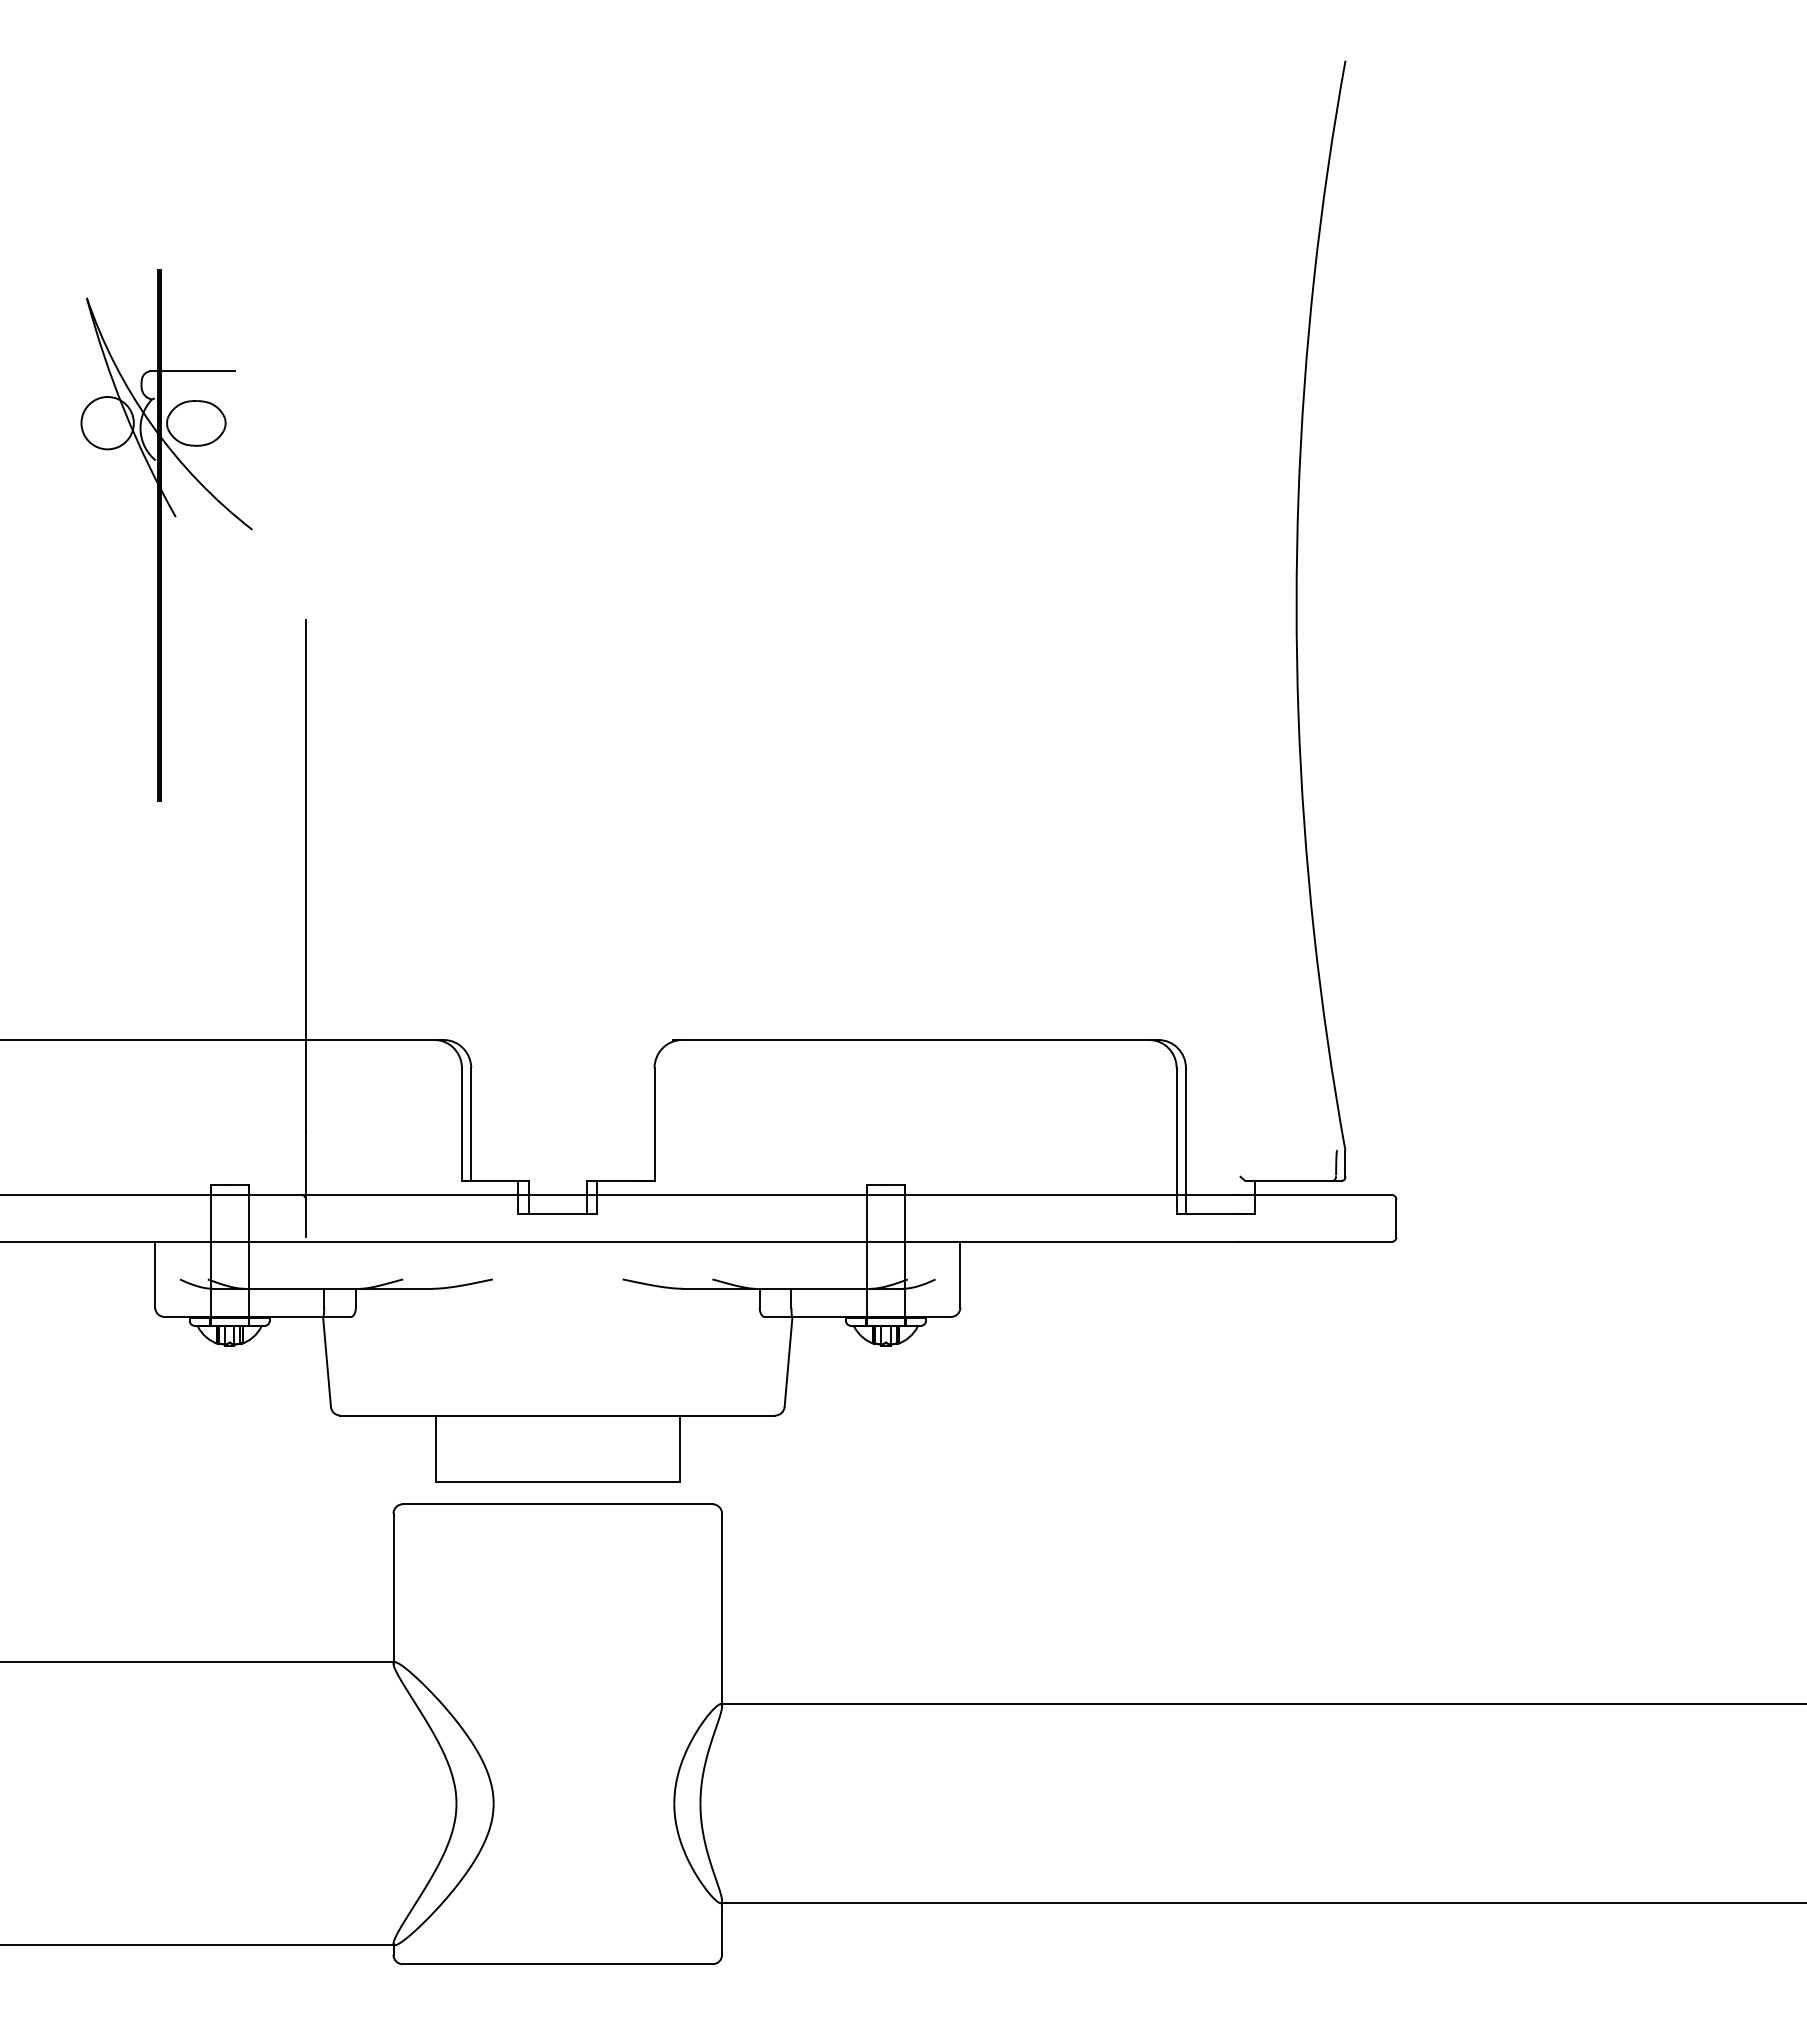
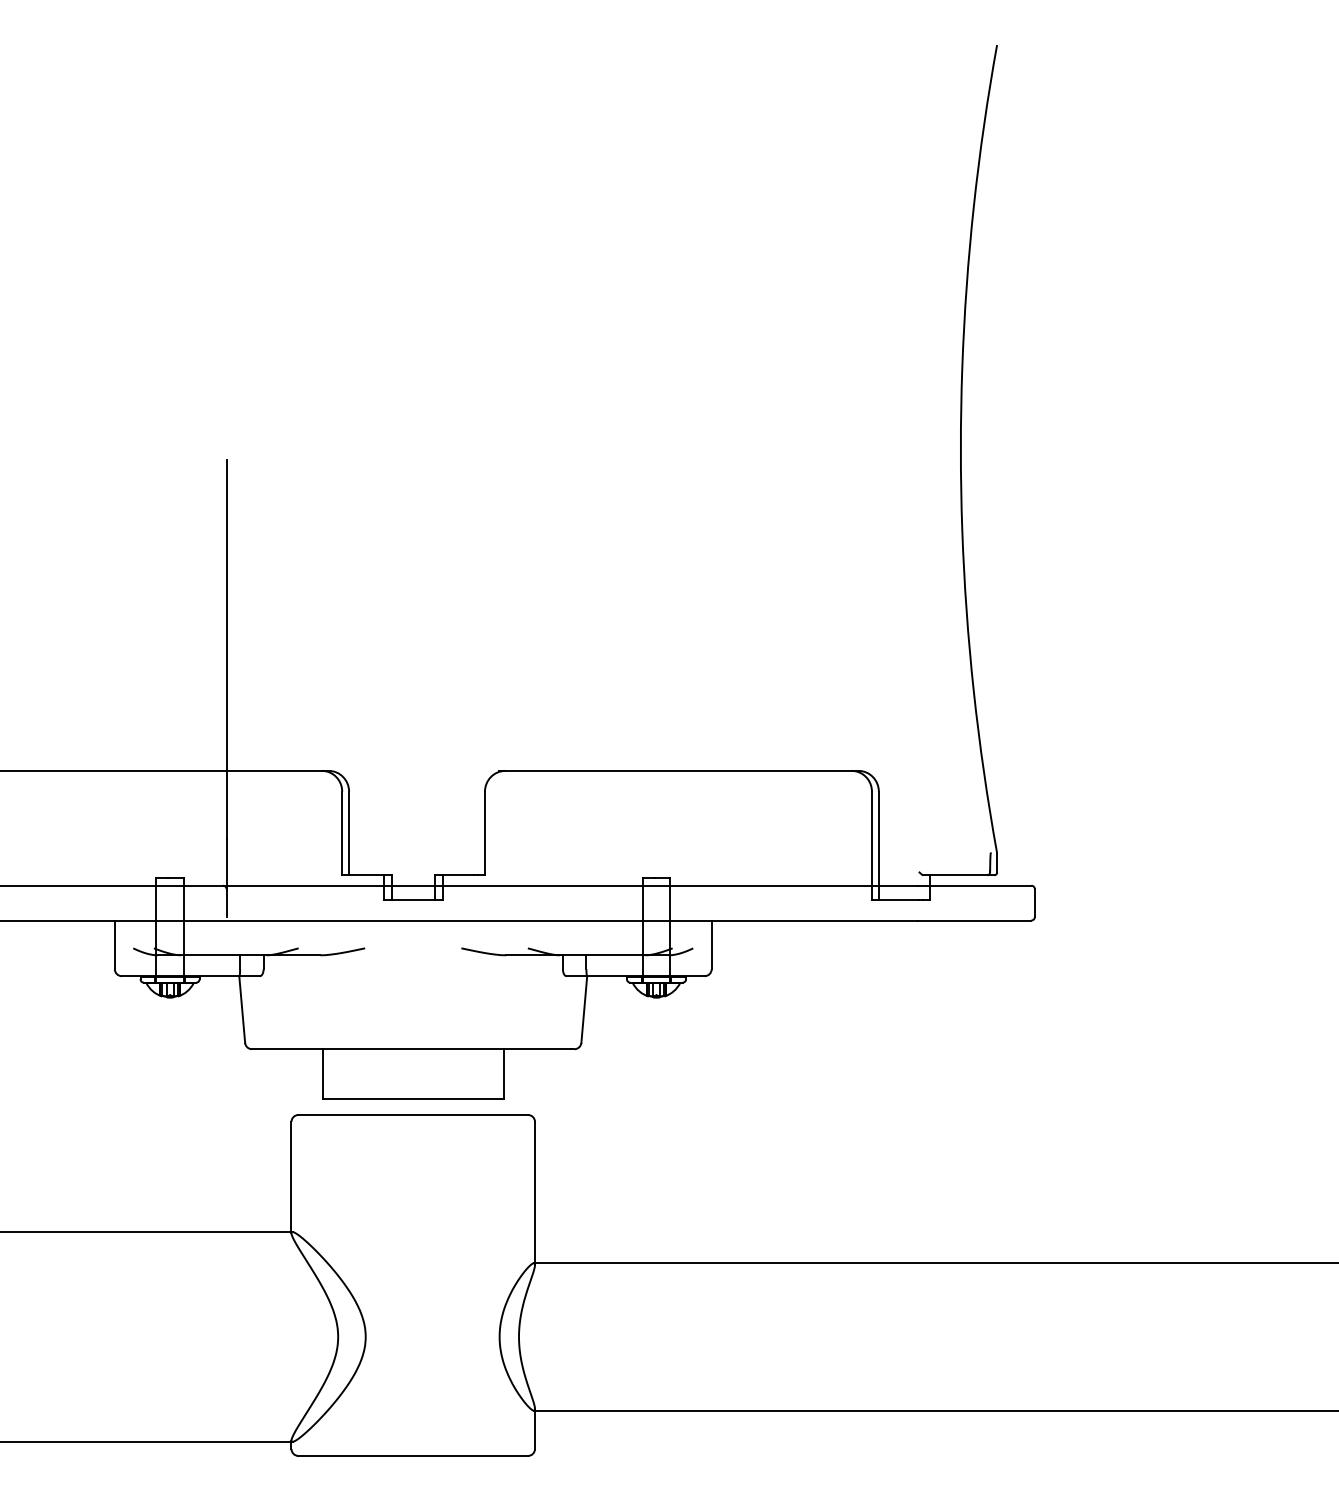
part: (166, 535) -> (123, 396), removed

